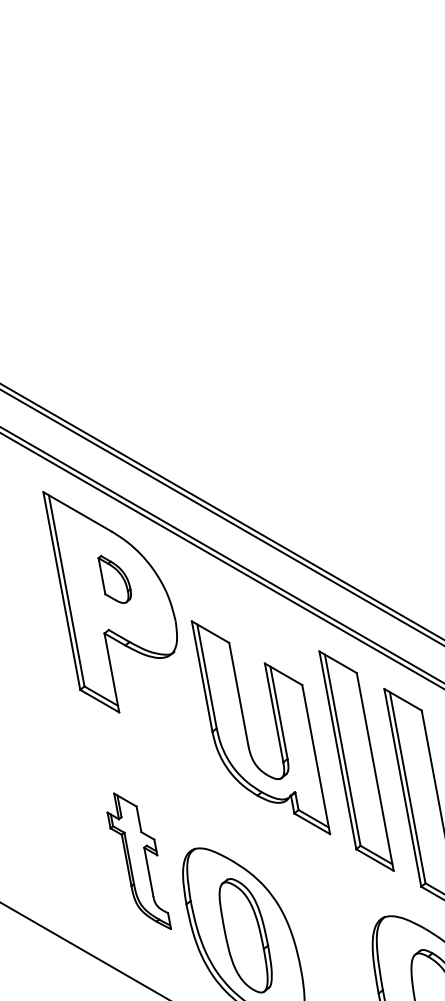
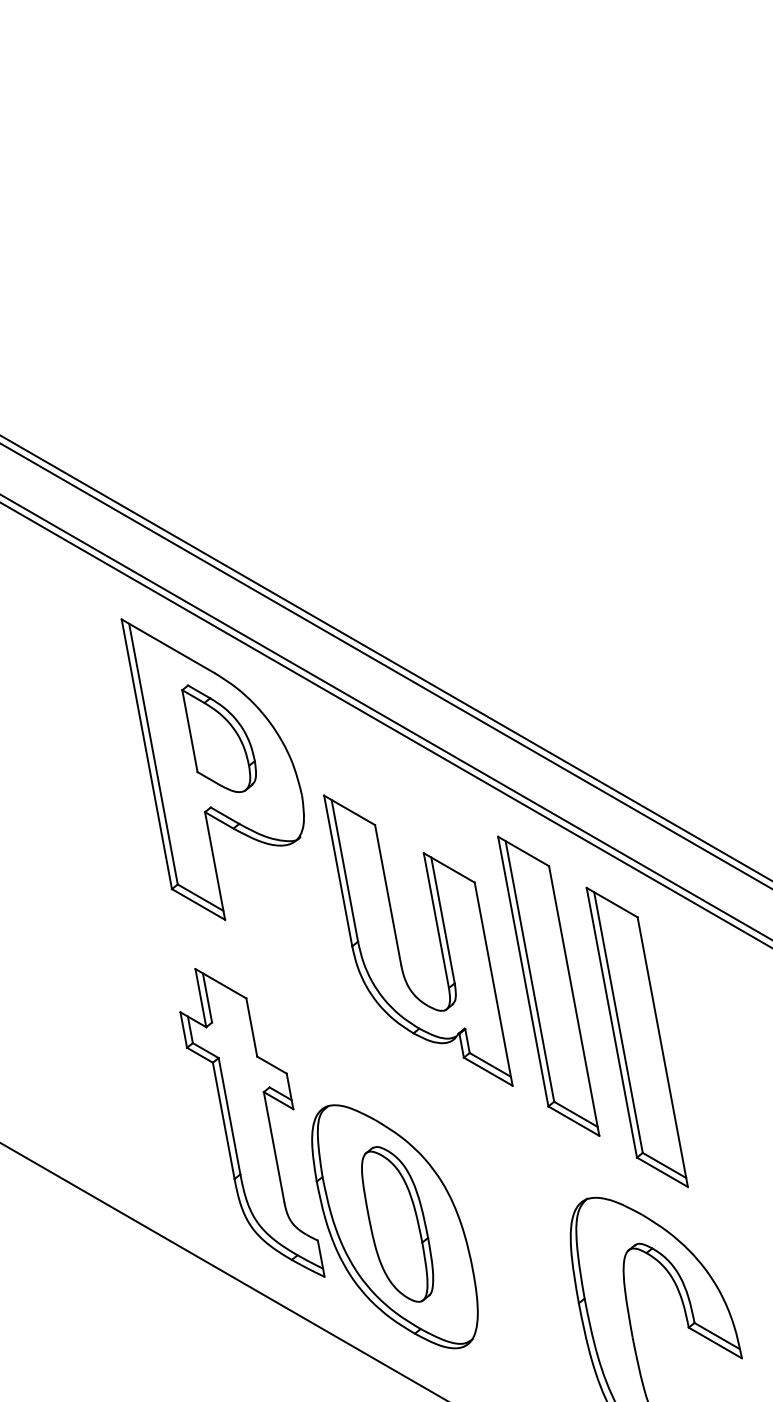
part: (114, 579) -> (218, 738), size x1.67
part: (139, 861) -> (252, 1122), size x1.67

